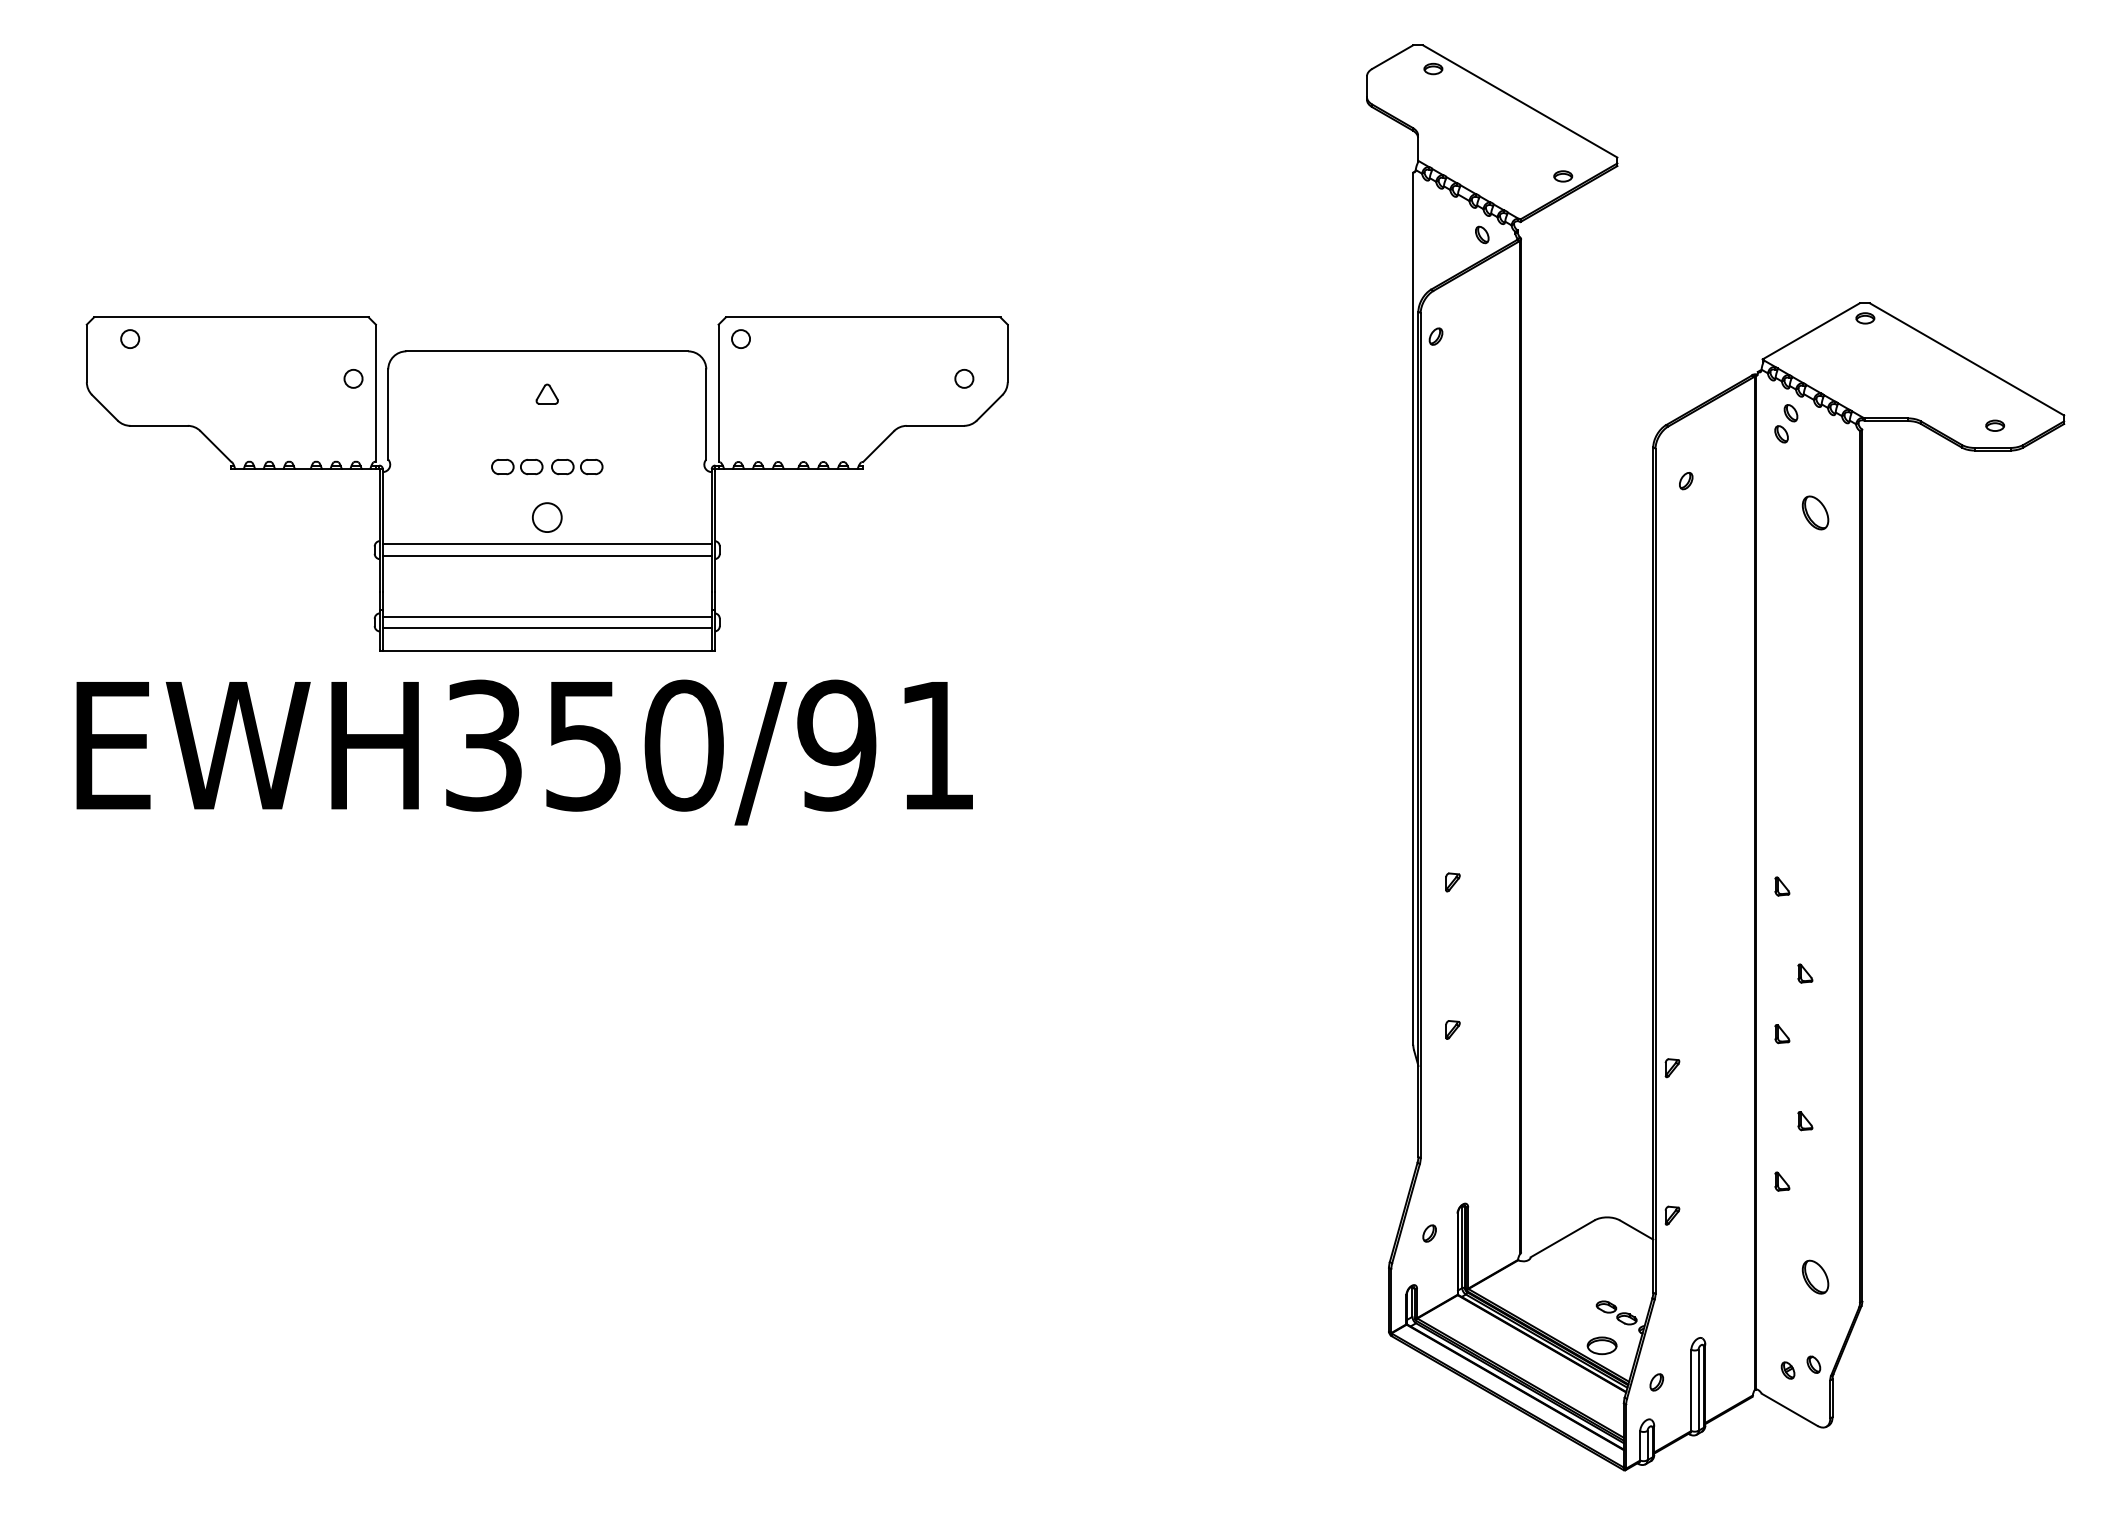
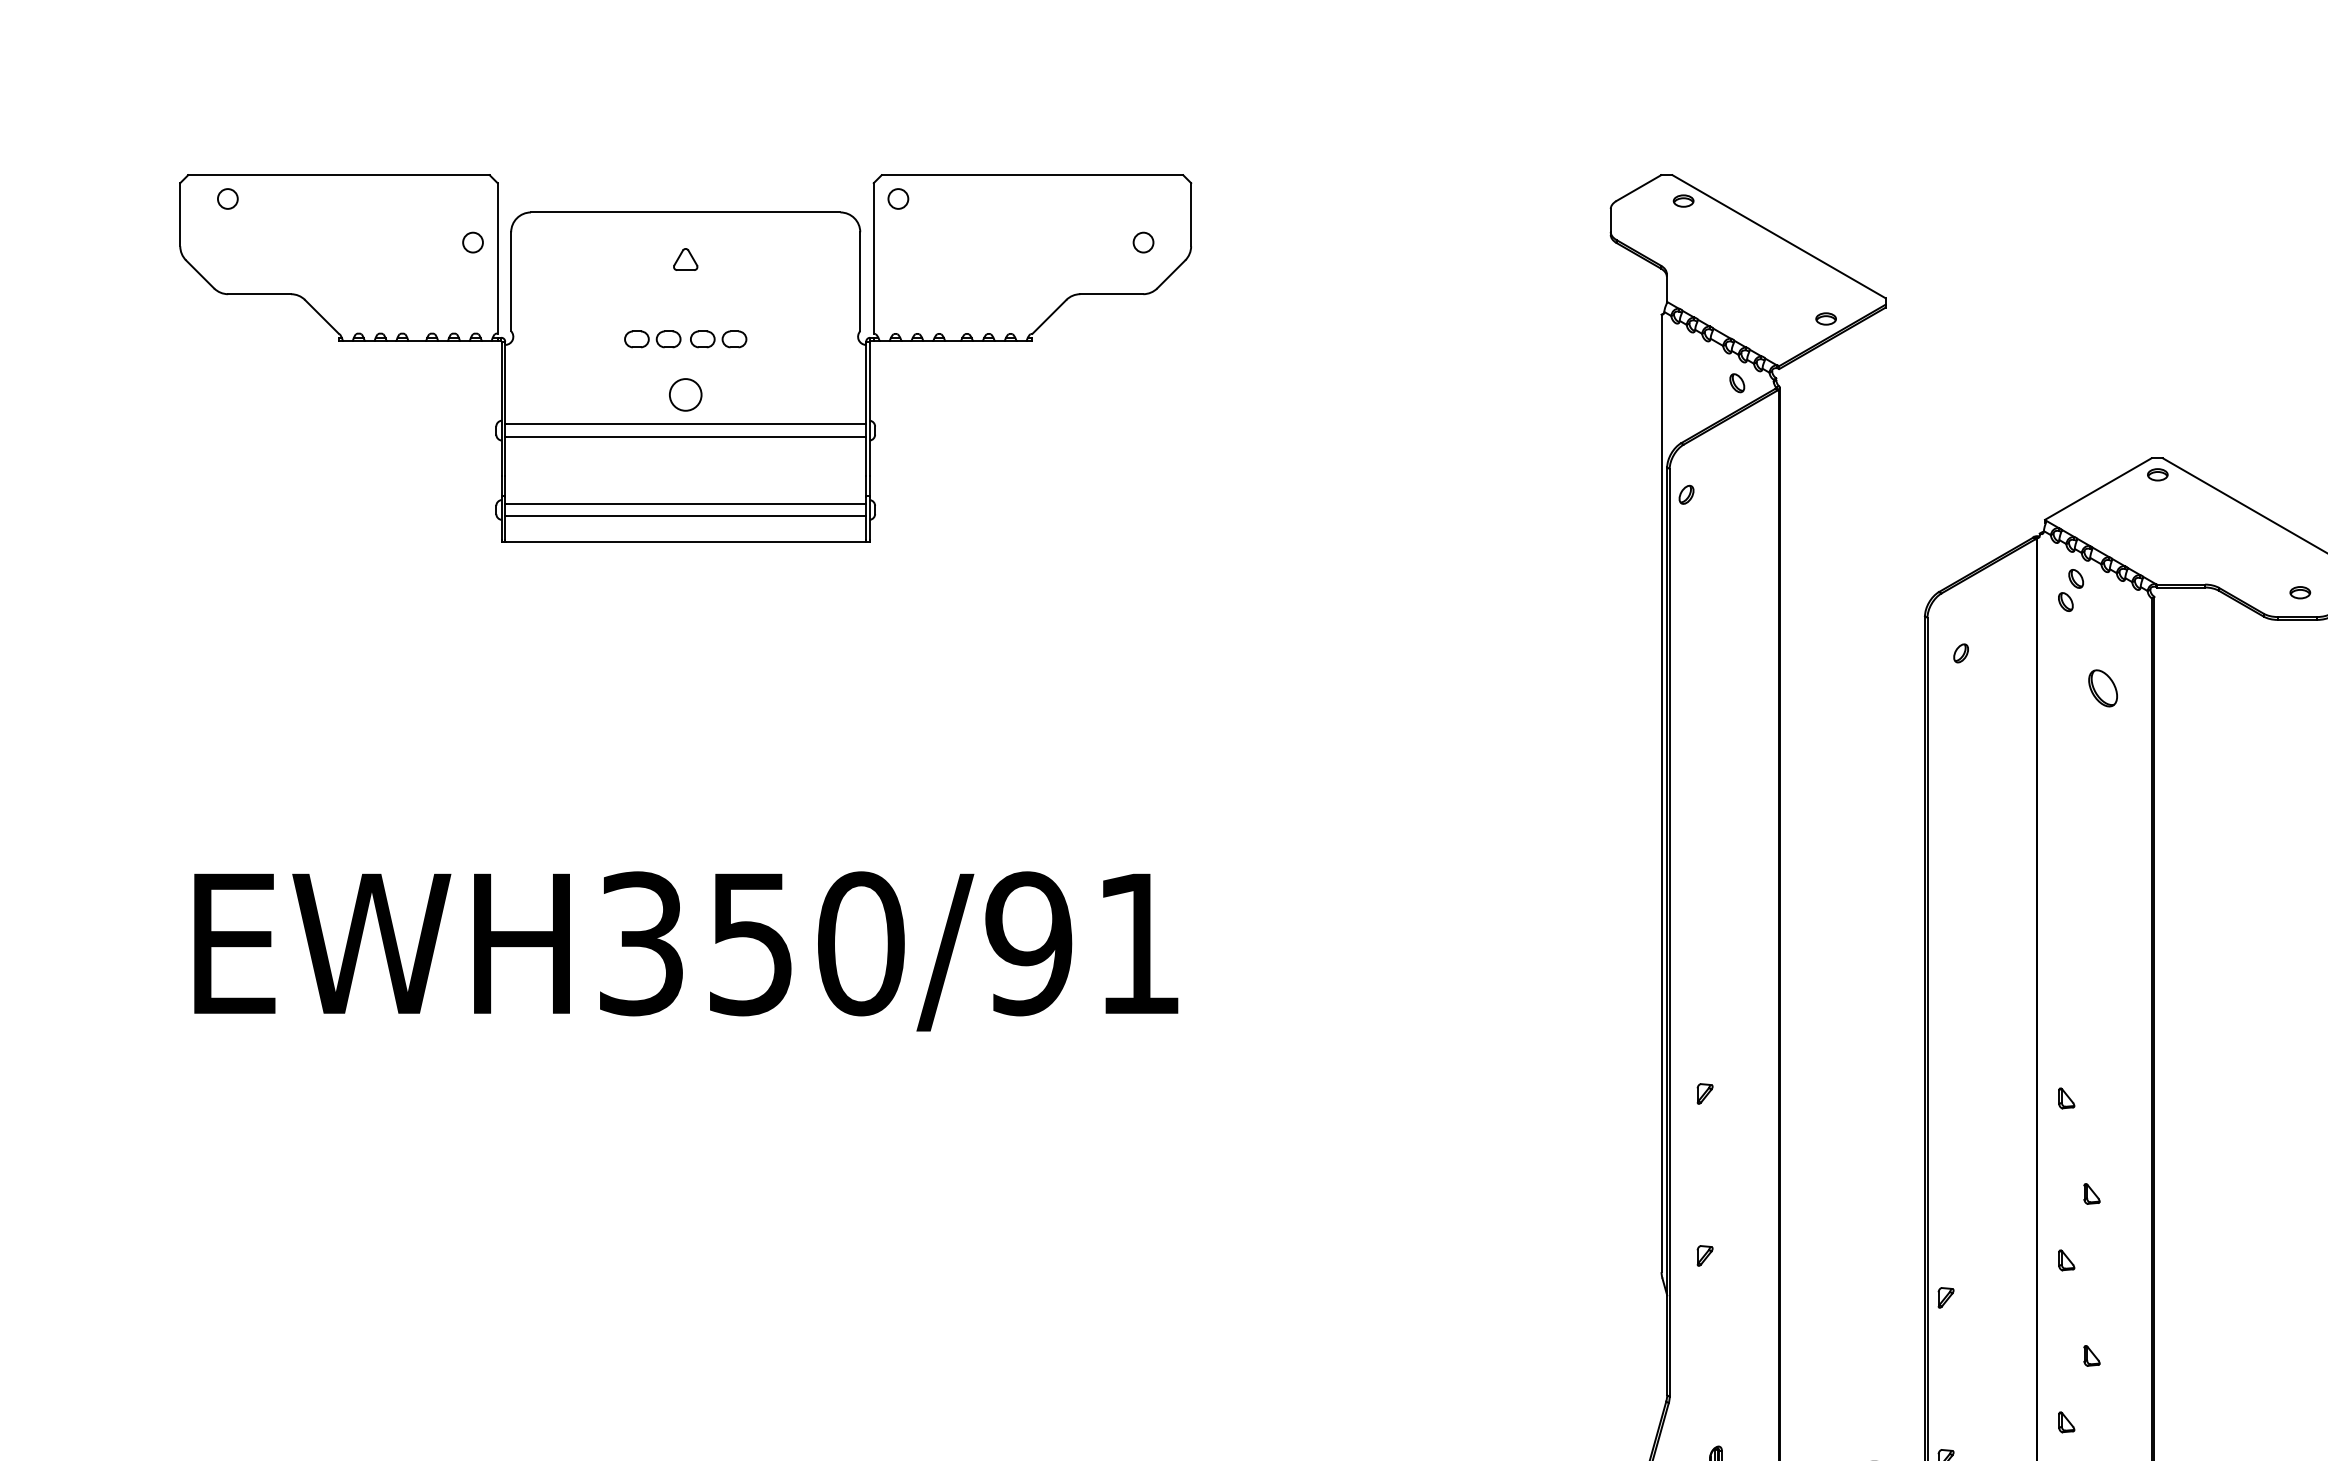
part: (546, 483) -> (684, 357), moved

